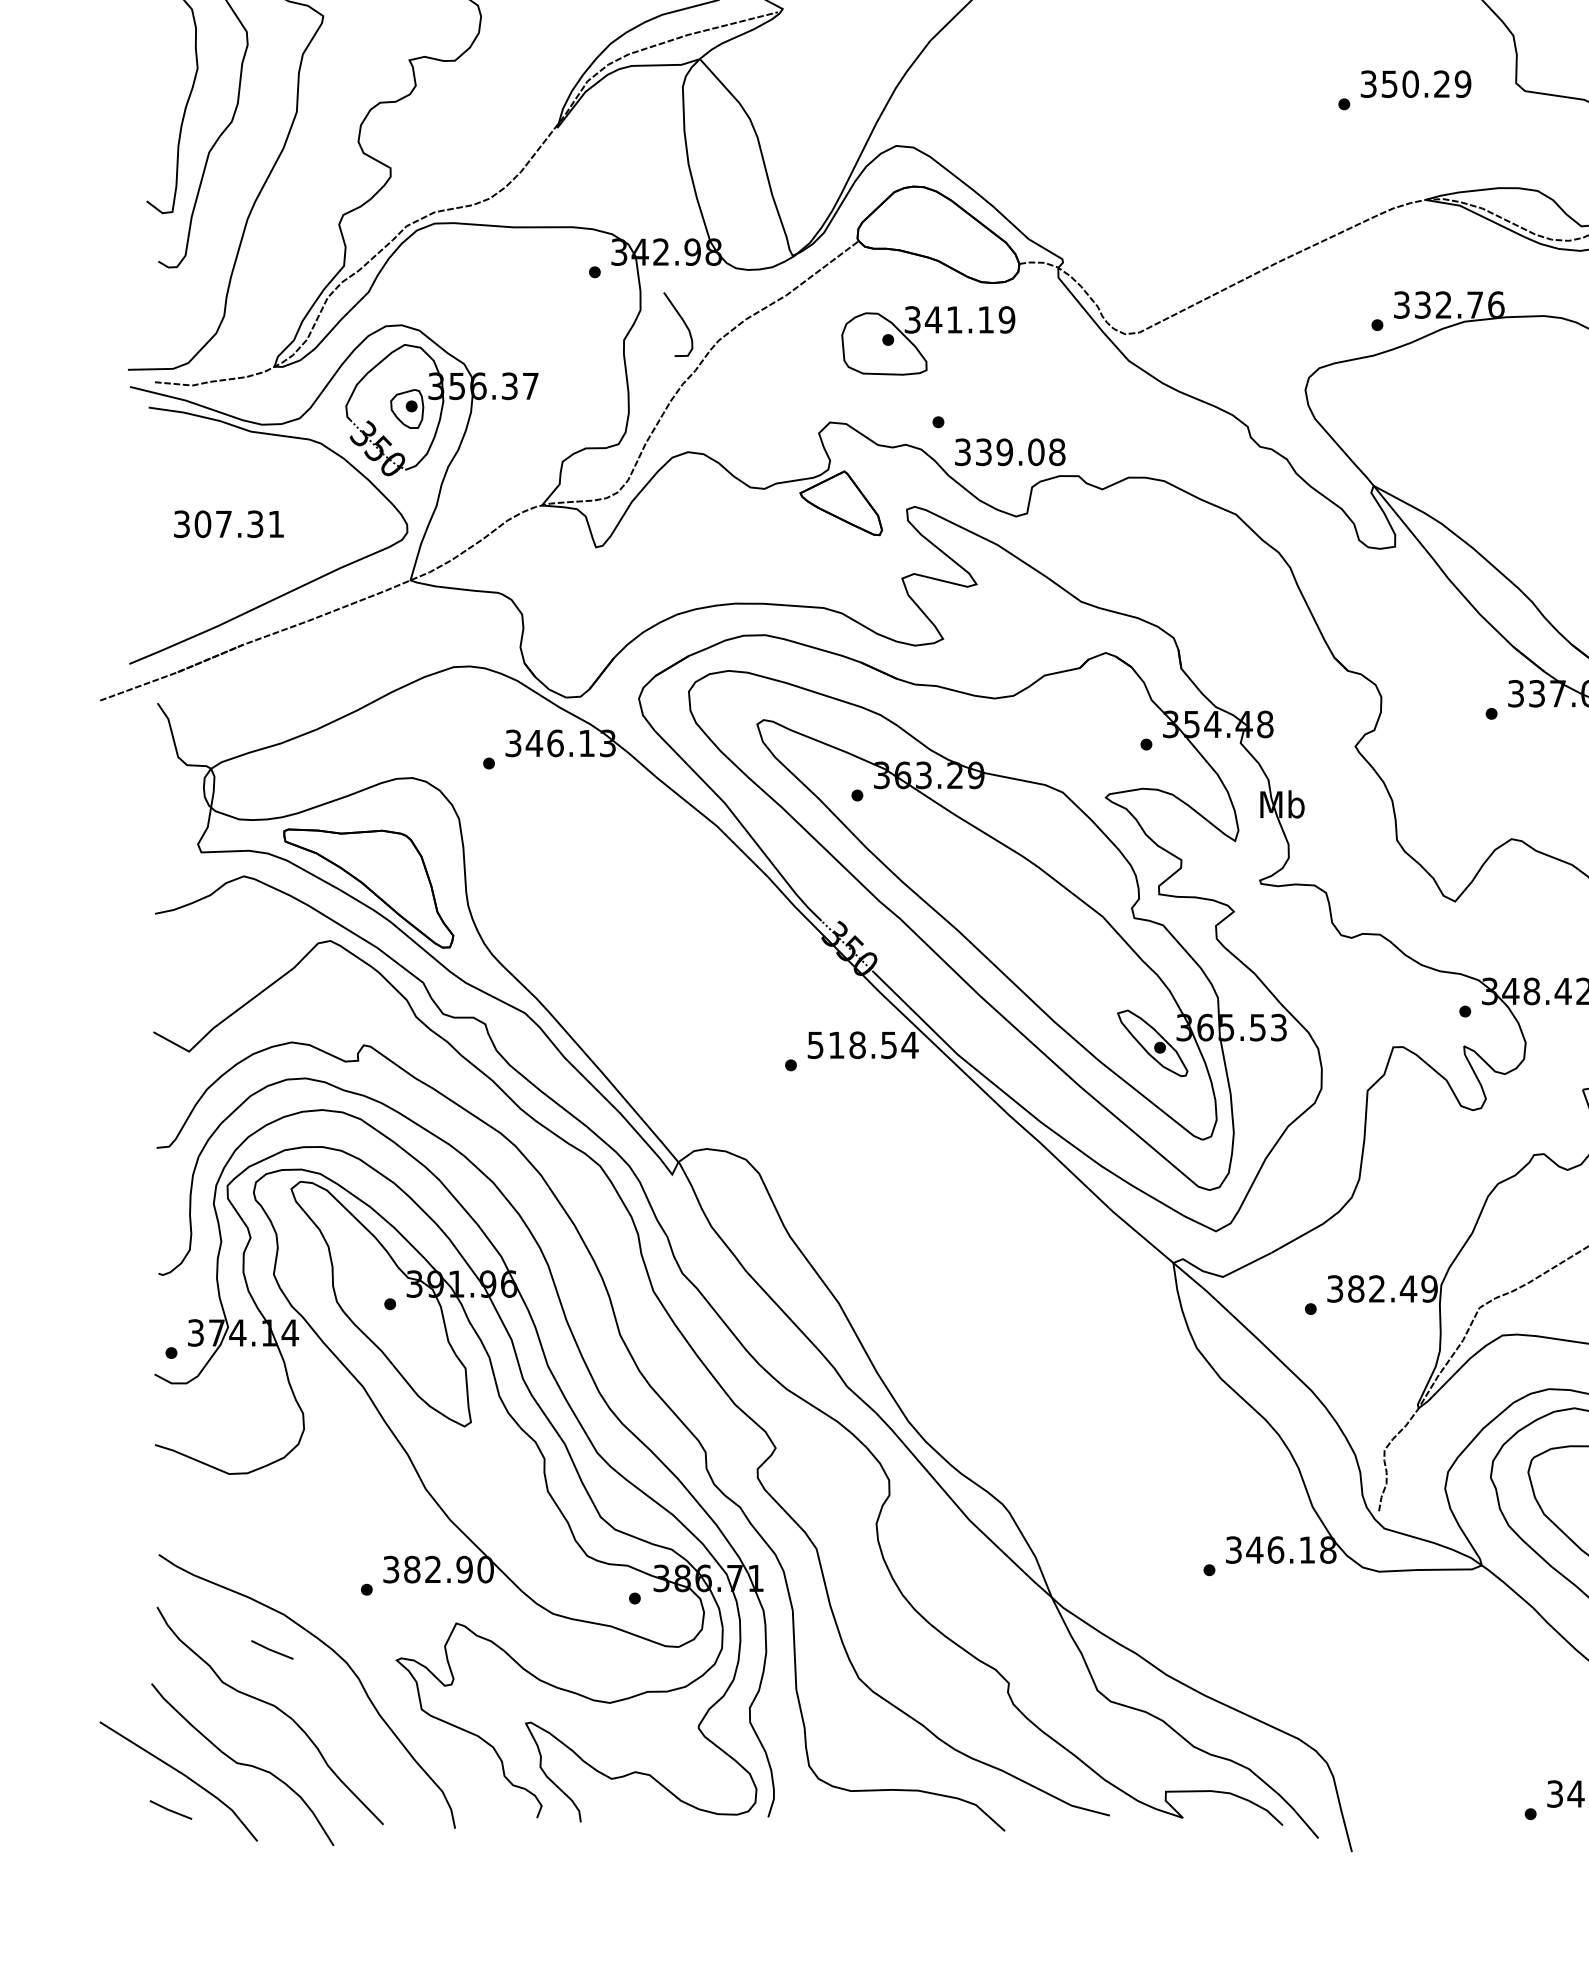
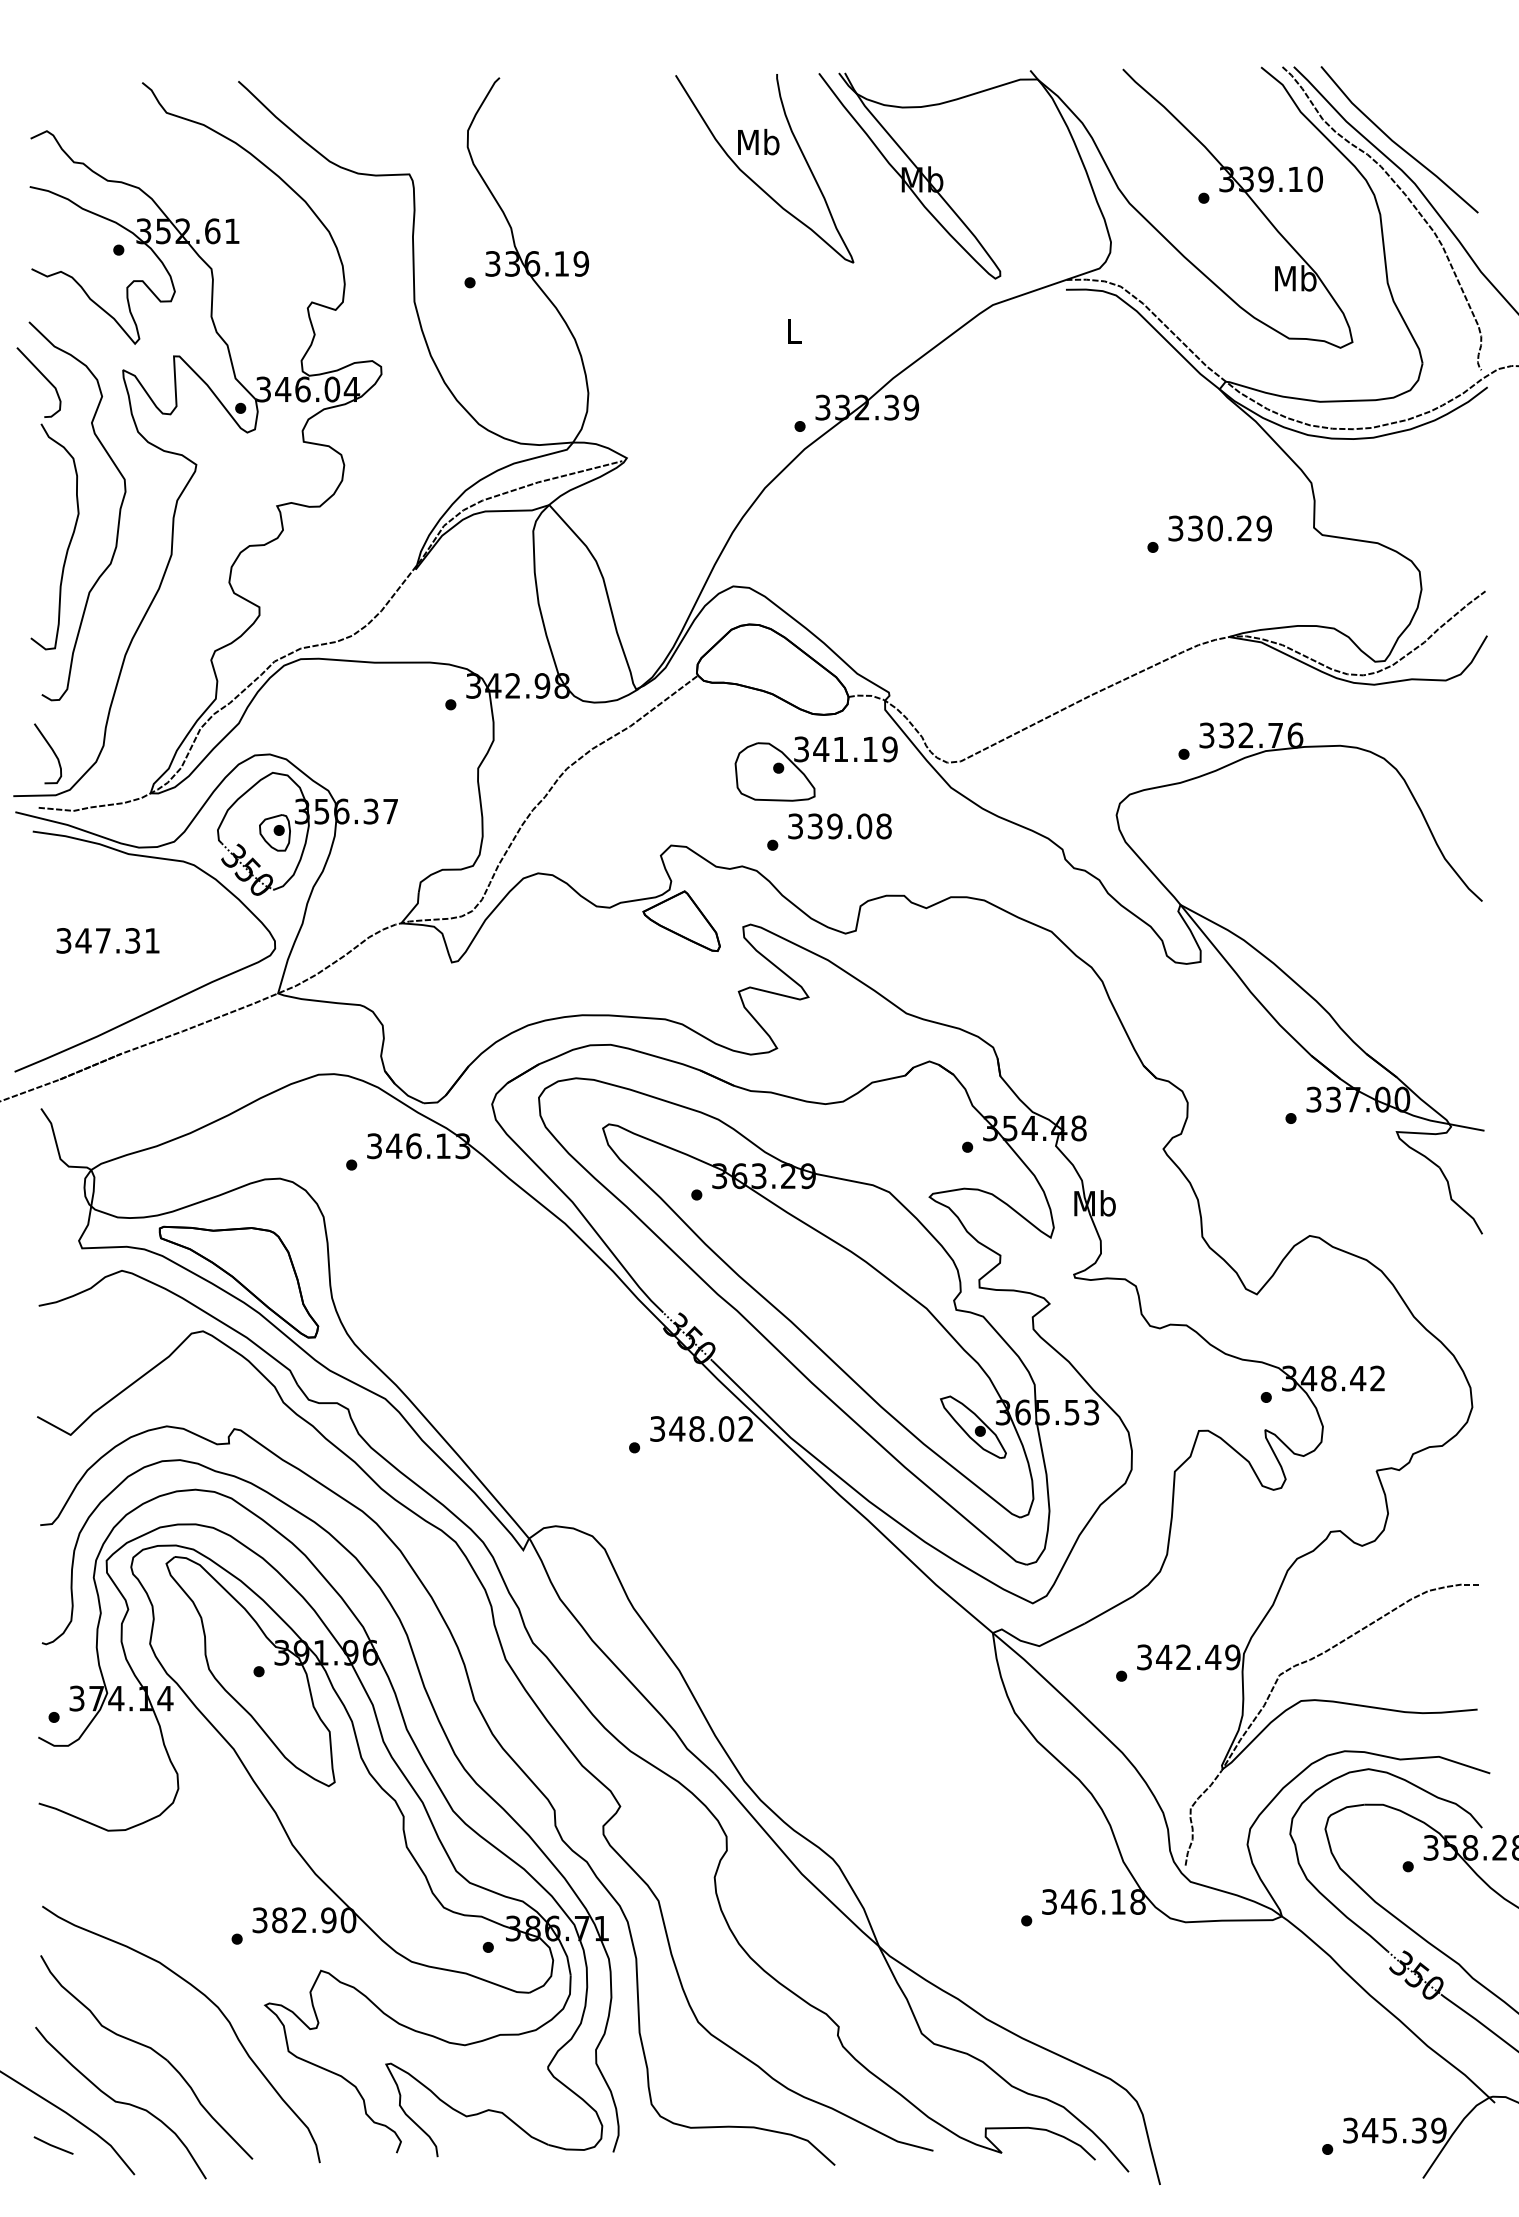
text: (1389, 83) -> (1195, 527), 350.29 -> 330.29
curve: (682, 321) -> (51, 750), moved
part: (936, 332) -> (823, 761), moved
text: (1009, 452) -> (839, 826), moved
text: (202, 523) -> (83, 940), 307.31 -> 347.31
text: (863, 1044) -> (702, 1428), 518.54 -> 348.02
text: (1356, 1289) -> (1164, 1657), 382.49 -> 342.49
line: (272, 1649) -> (148, 1995), removed

